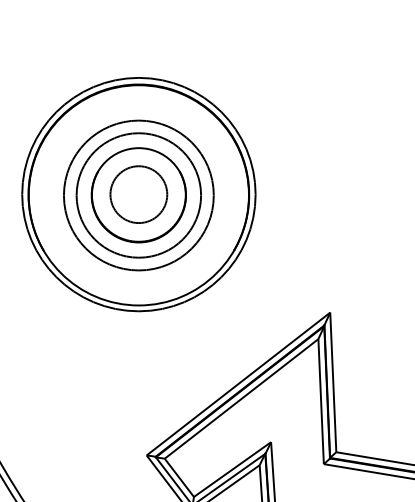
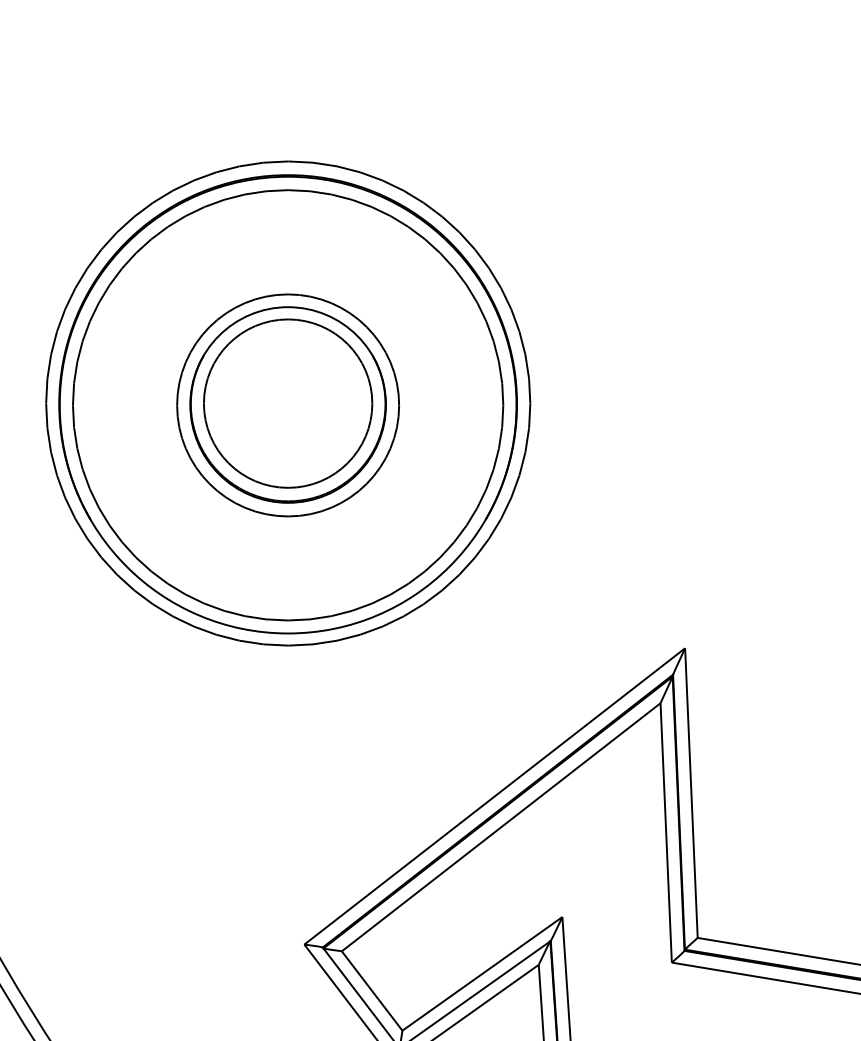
circle: (138, 194) -> (287, 403), size x1.43
circle: (138, 195) -> (287, 405), size x0.71
circle: (138, 195) -> (287, 405), size x1.67

